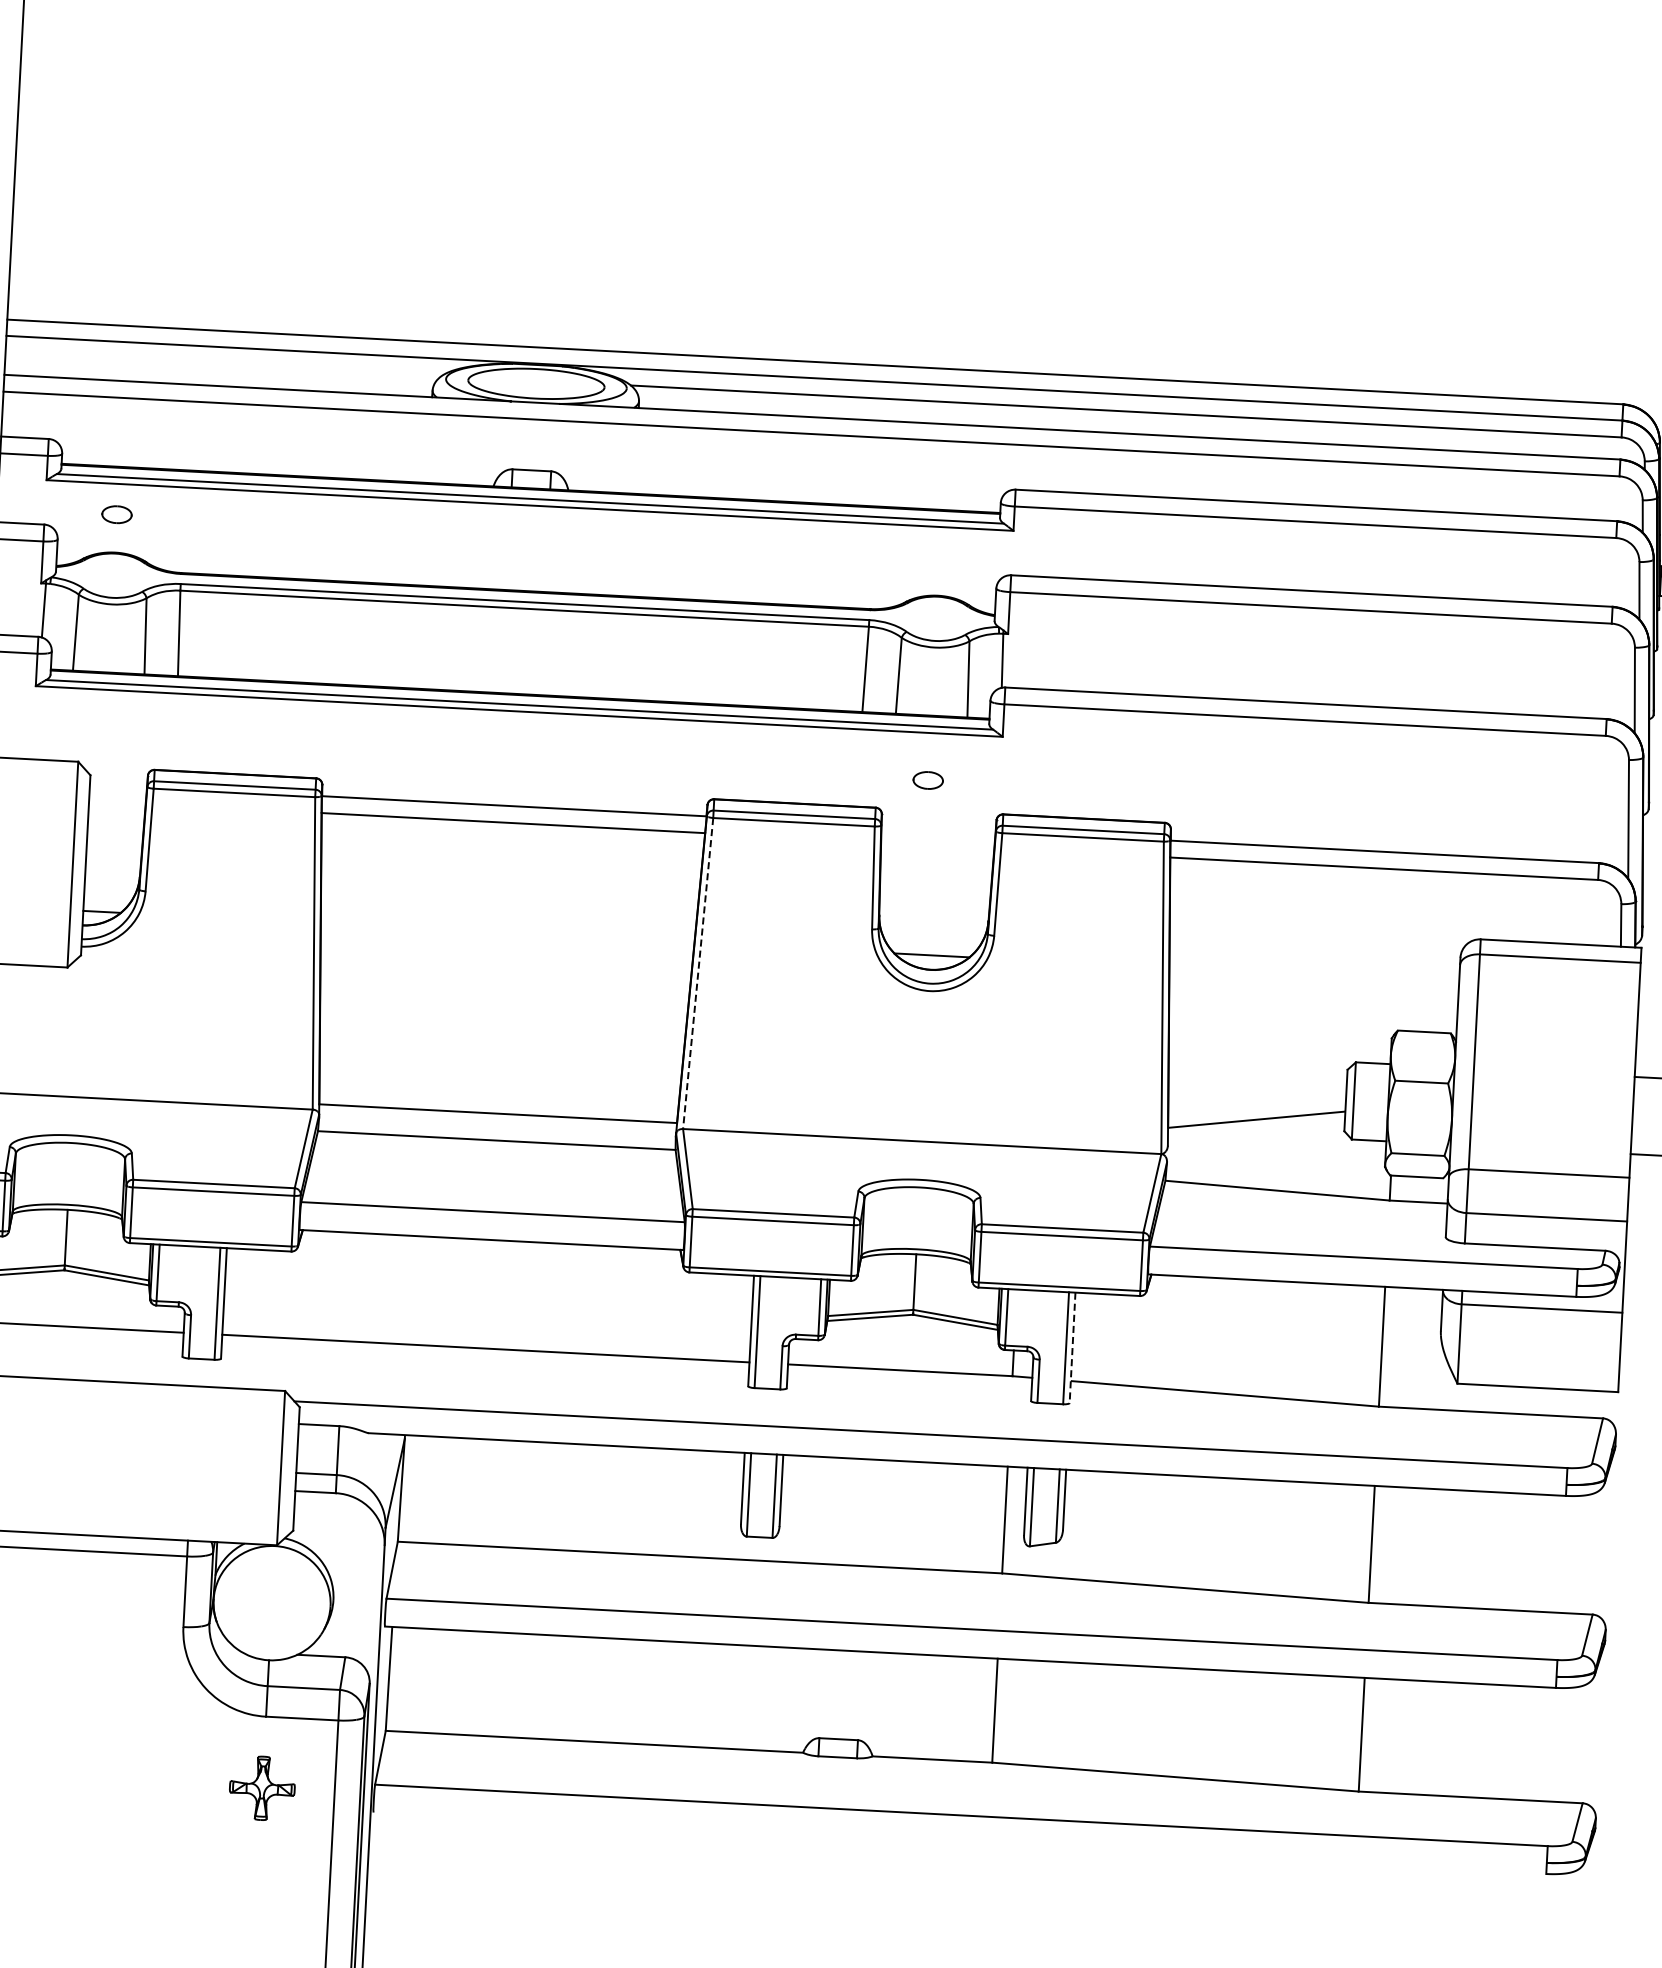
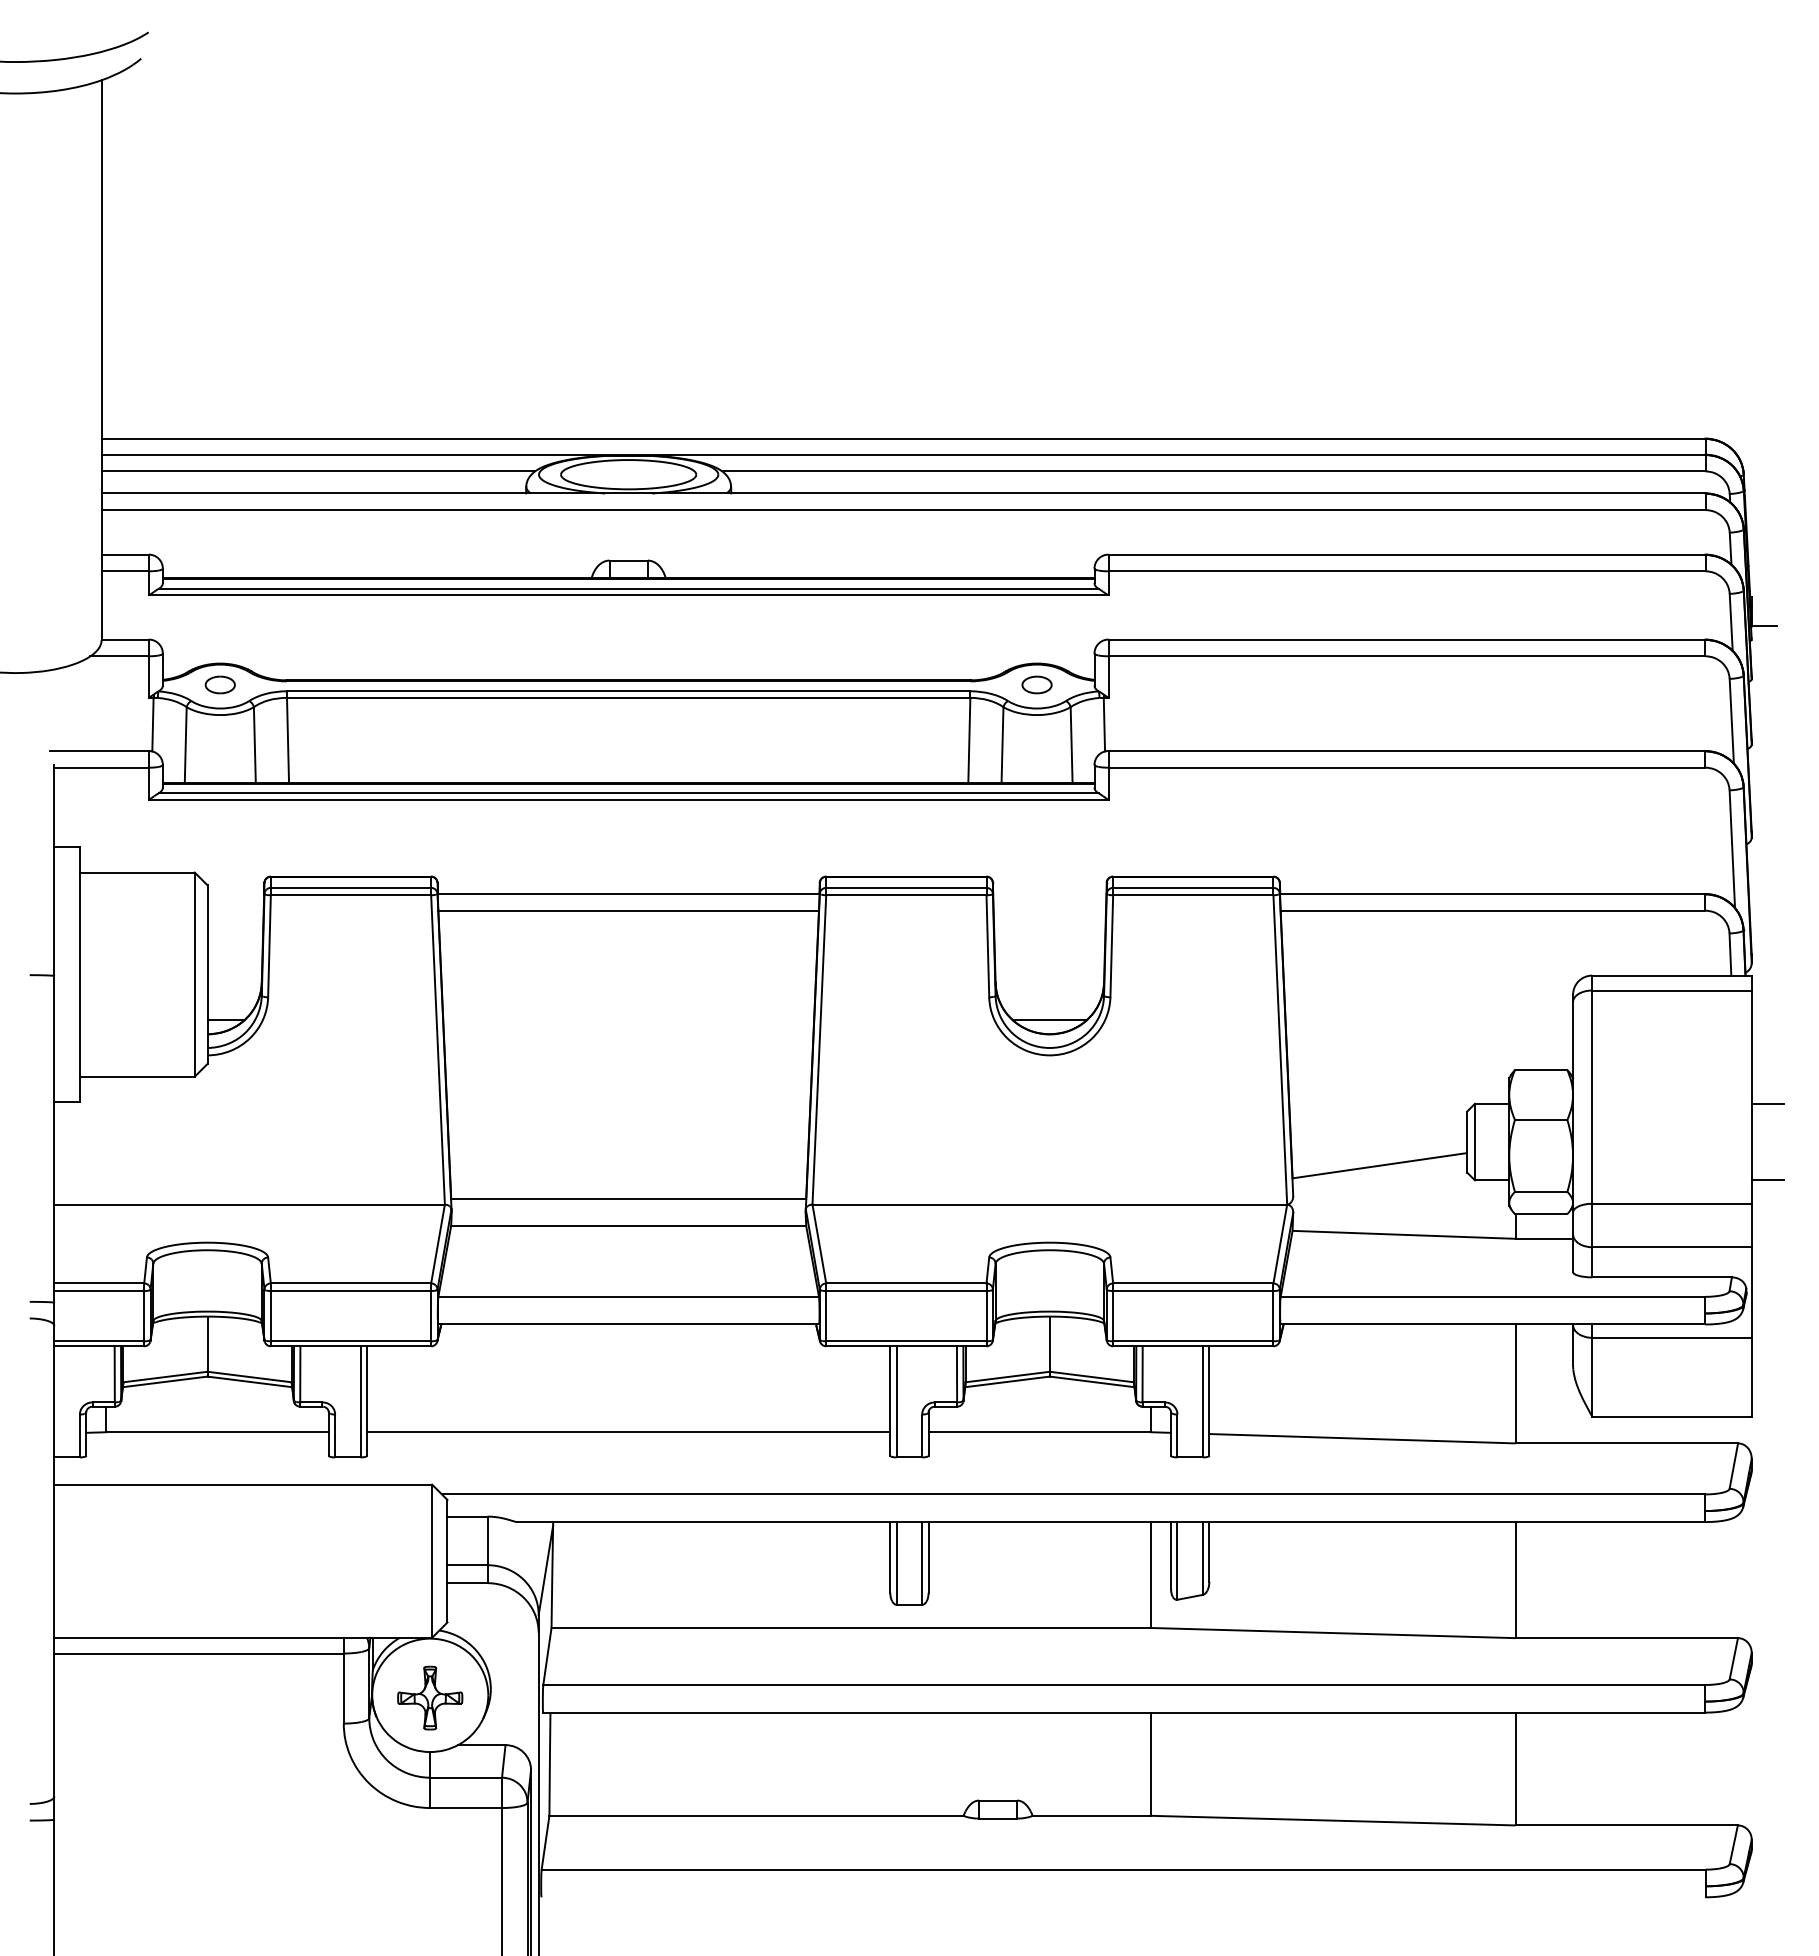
line: (224, 364) -> (318, 471), added
part: (116, 514) -> (219, 684), moved
part: (927, 779) -> (1036, 684), moved
line: (698, 973) -> (819, 1049), dashed -> solid
line: (1072, 1348) -> (1209, 1401), dashed -> solid
part: (262, 1787) -> (430, 1697), moved

